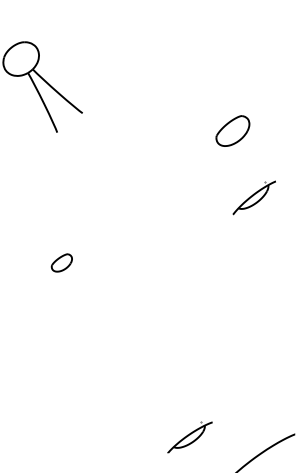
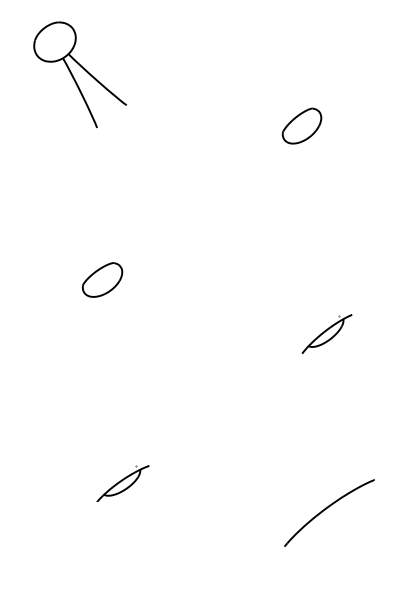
part: (253, 198) -> (326, 334), moved
part: (61, 262) -> (102, 279), size x1.67
part: (189, 437) -> (122, 483), moved

